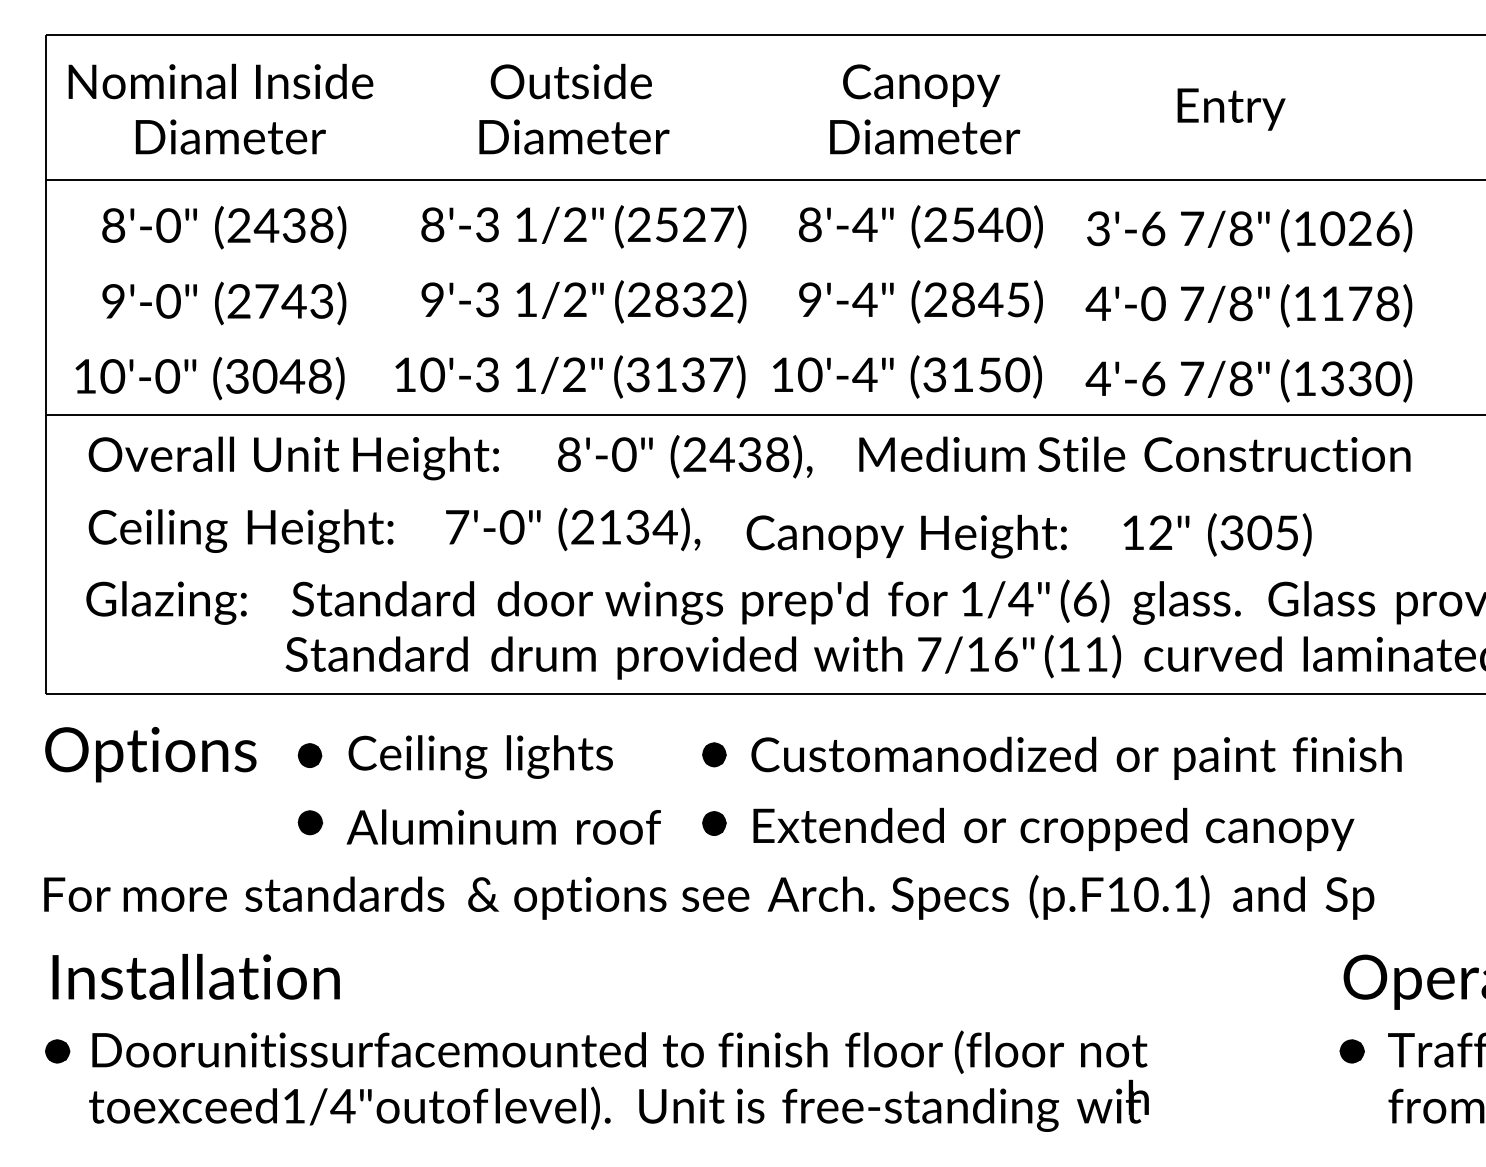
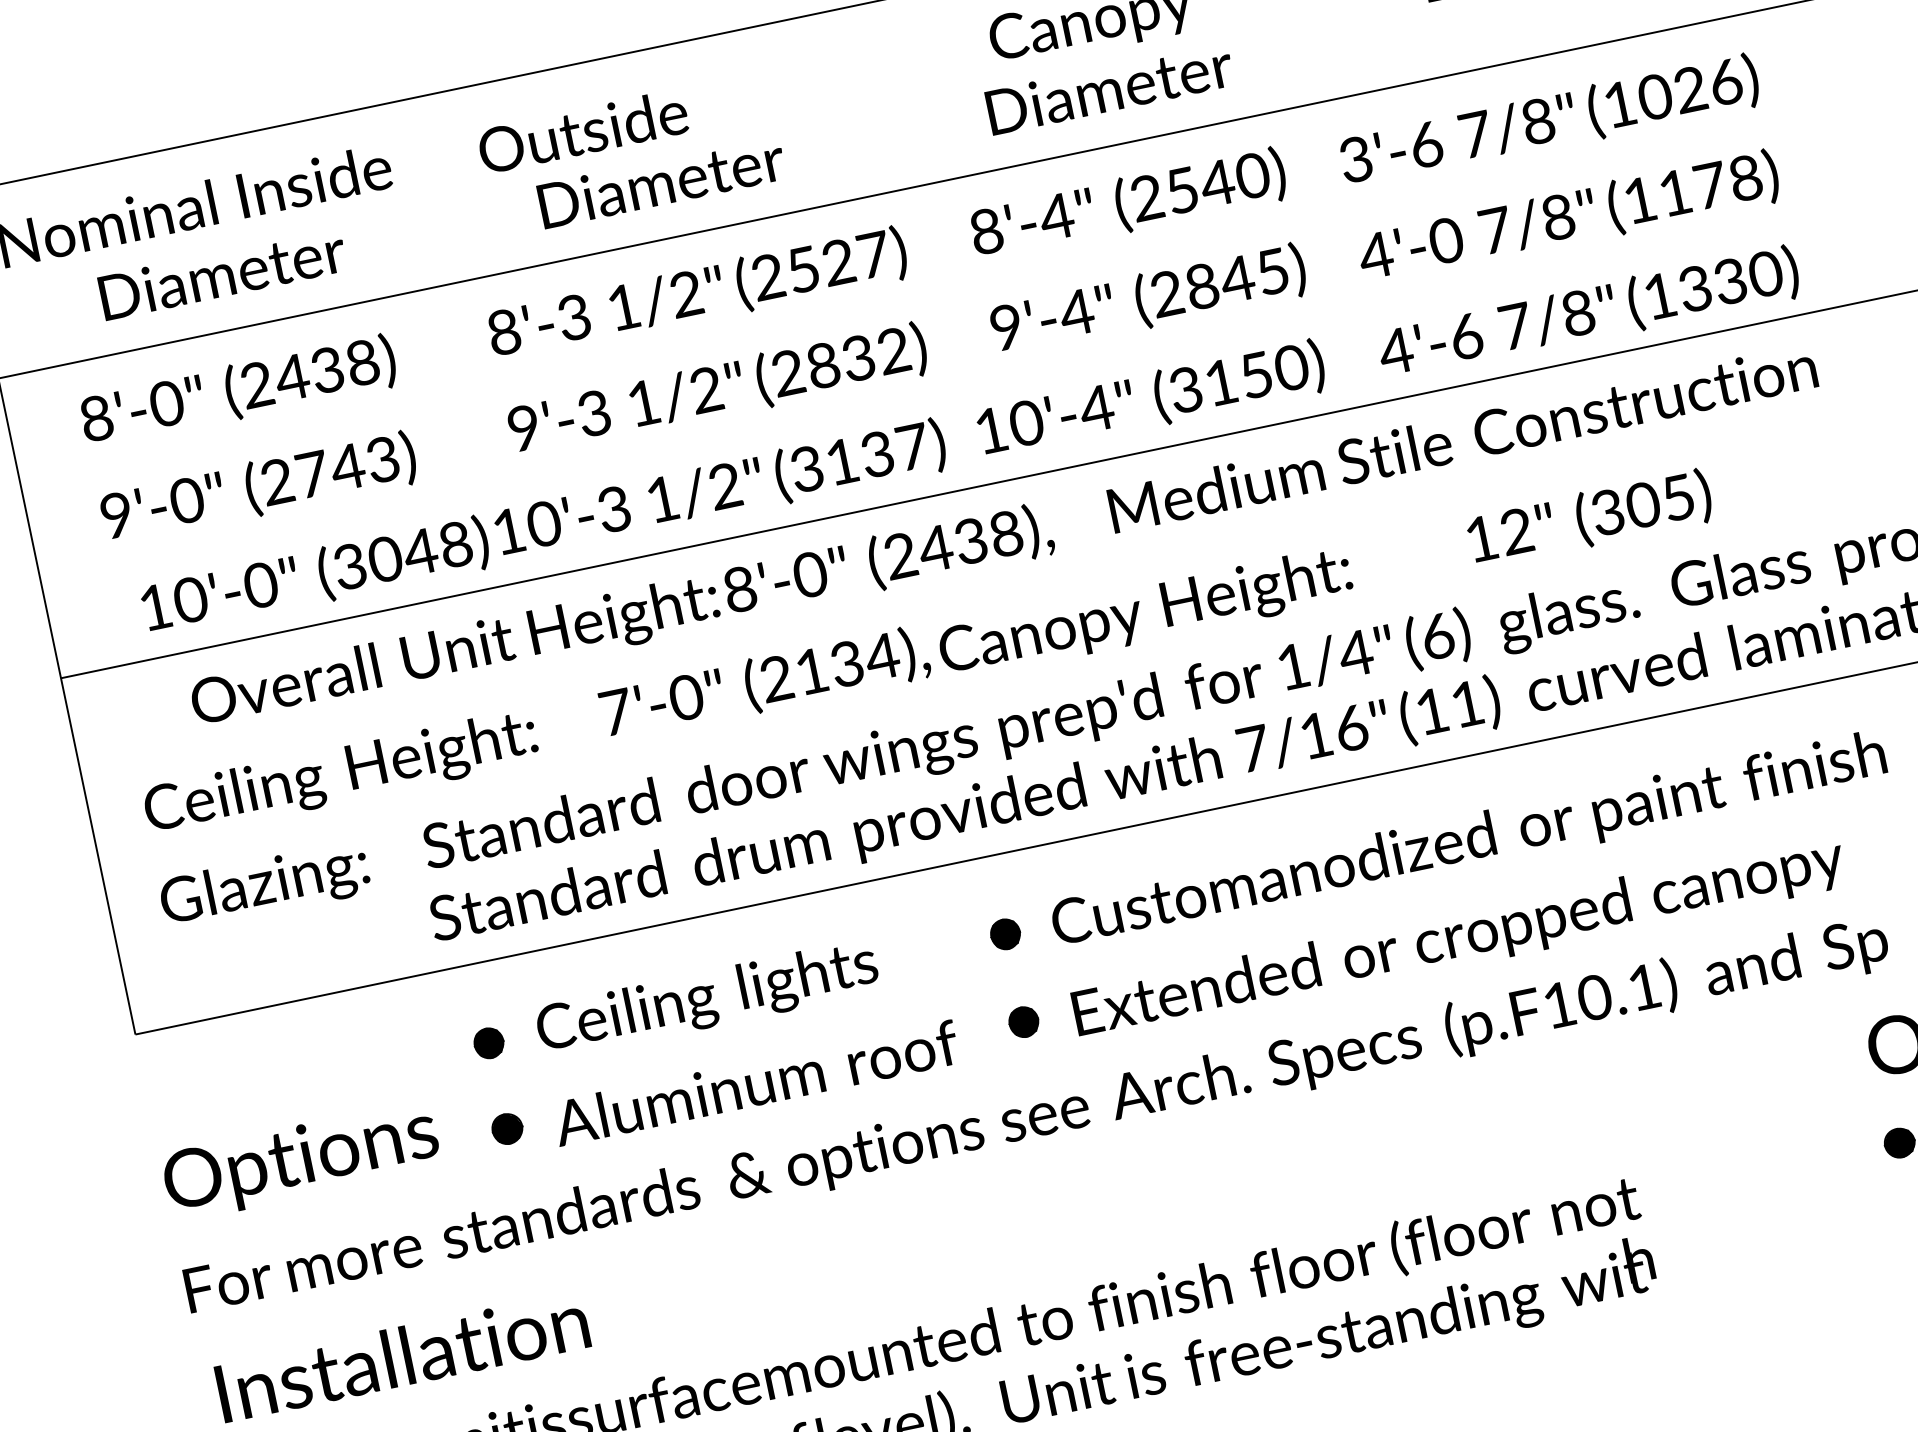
text: (570, 81) -> (581, 131), moved
text: (209, 378) -> (314, 576), moved
text: (293, 458) -> (455, 654), moved
text: (906, 536) -> (1145, 613), moved
text: (150, 754) -> (300, 1161), moved

